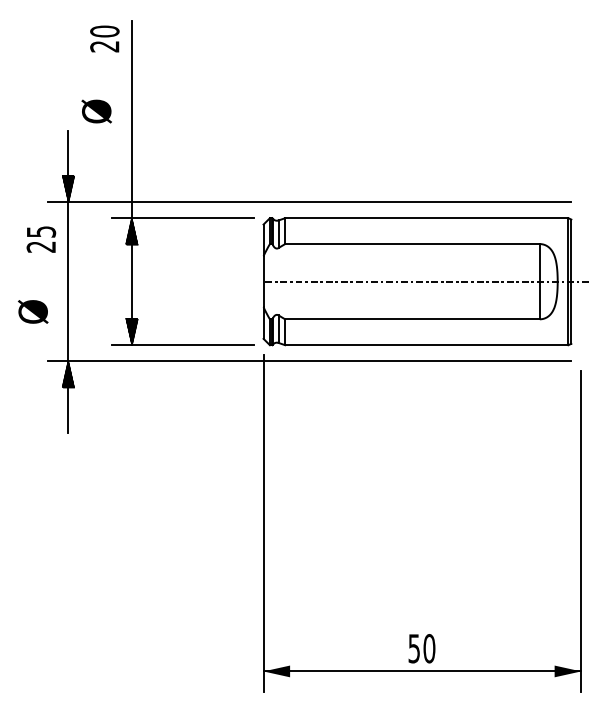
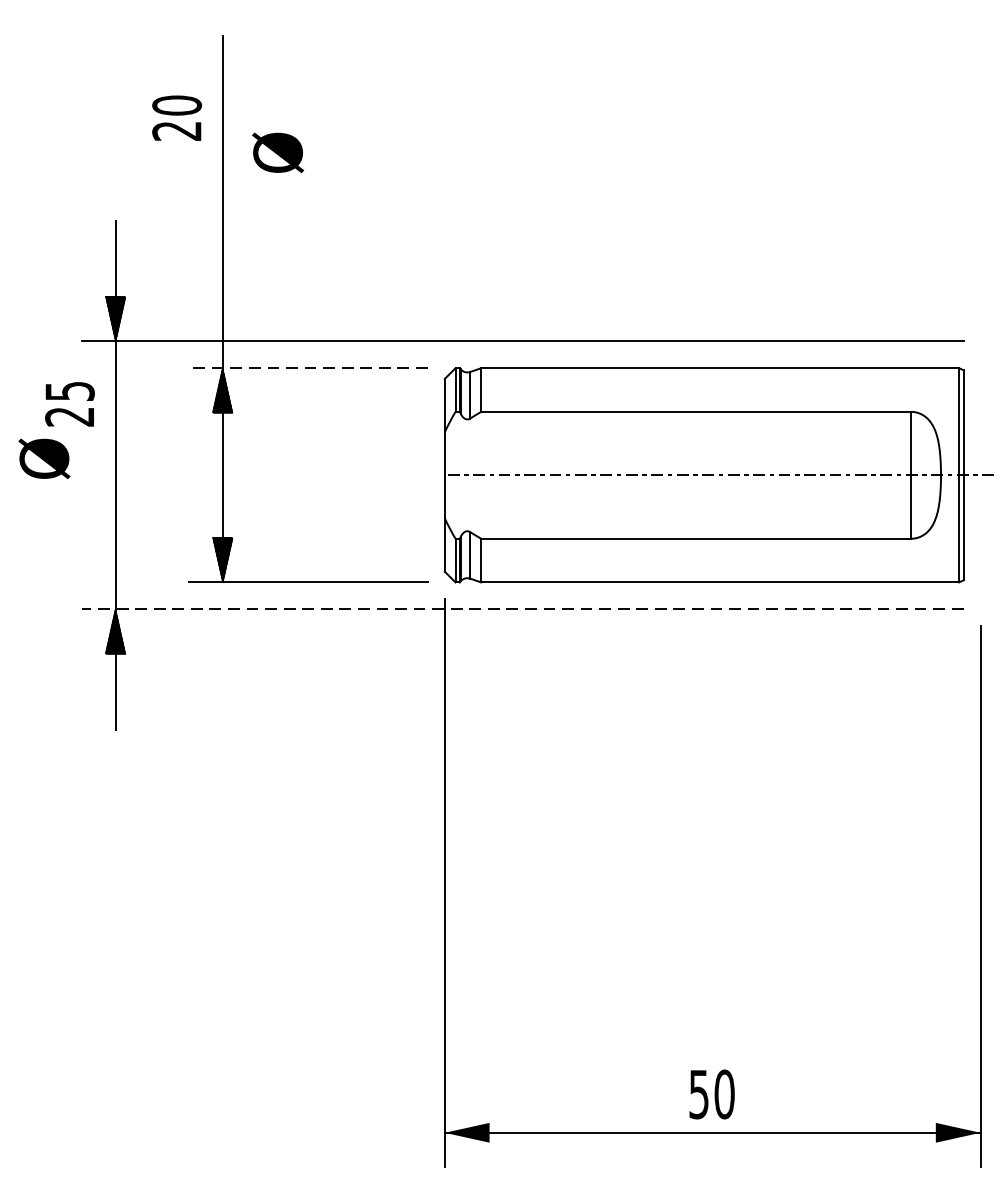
text: (104, 38) -> (176, 117), moved
text: (96, 111) -> (277, 152), moved
line: (182, 218) -> (308, 368), solid -> dashed
text: (33, 311) -> (44, 458), moved
line: (309, 361) -> (522, 609), solid -> dashed

